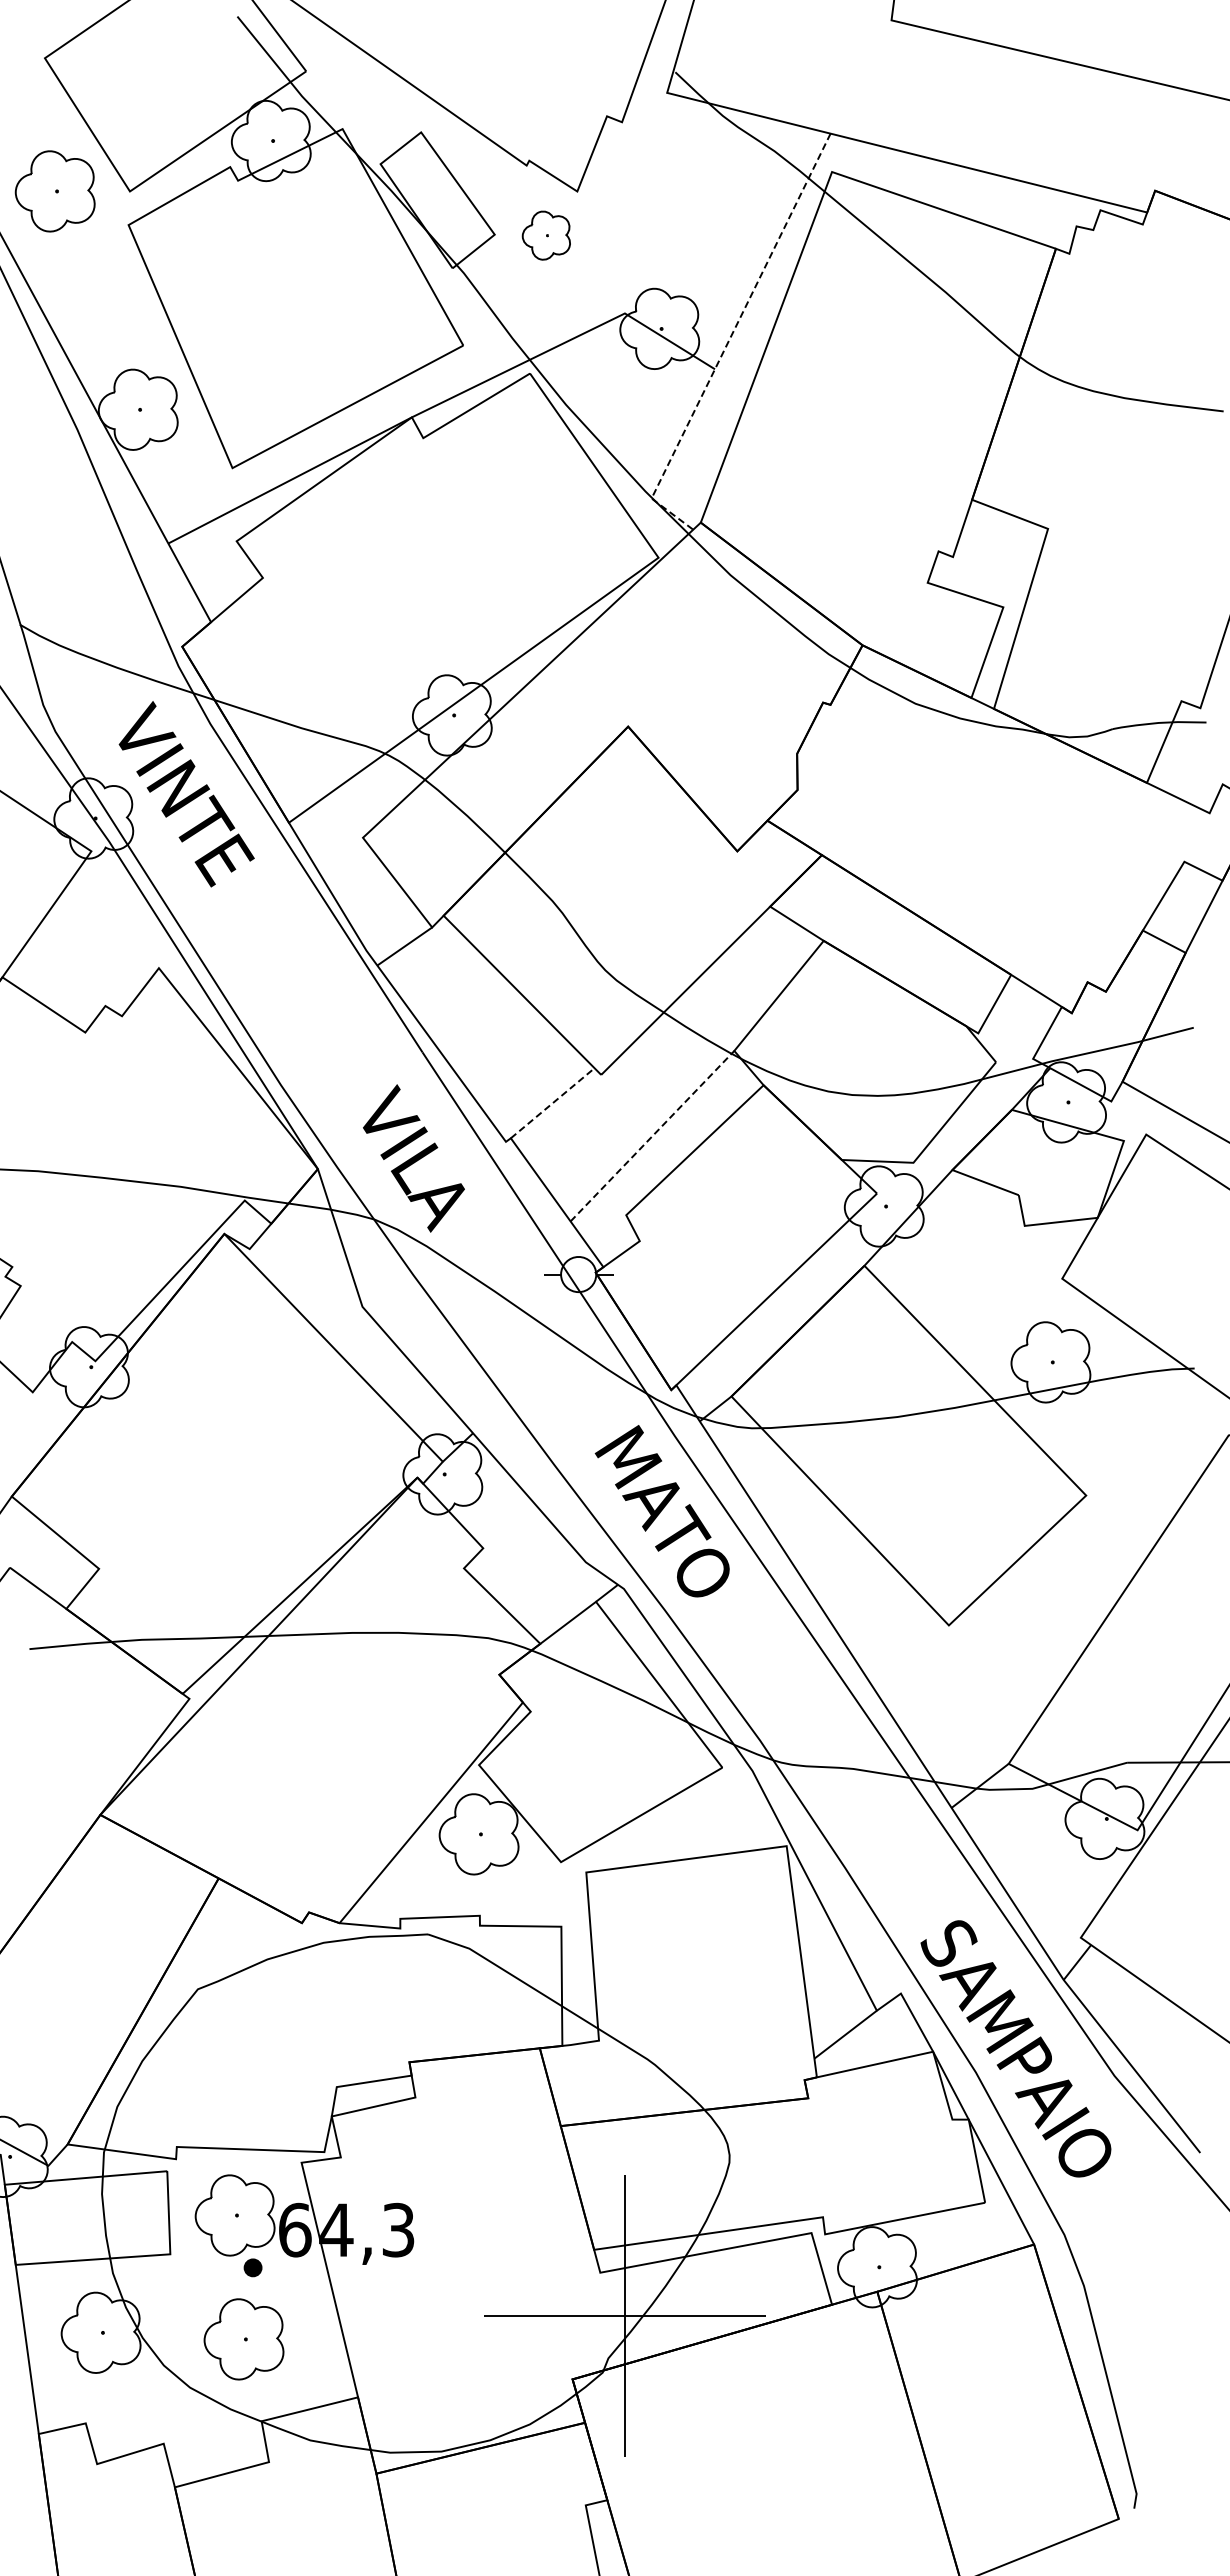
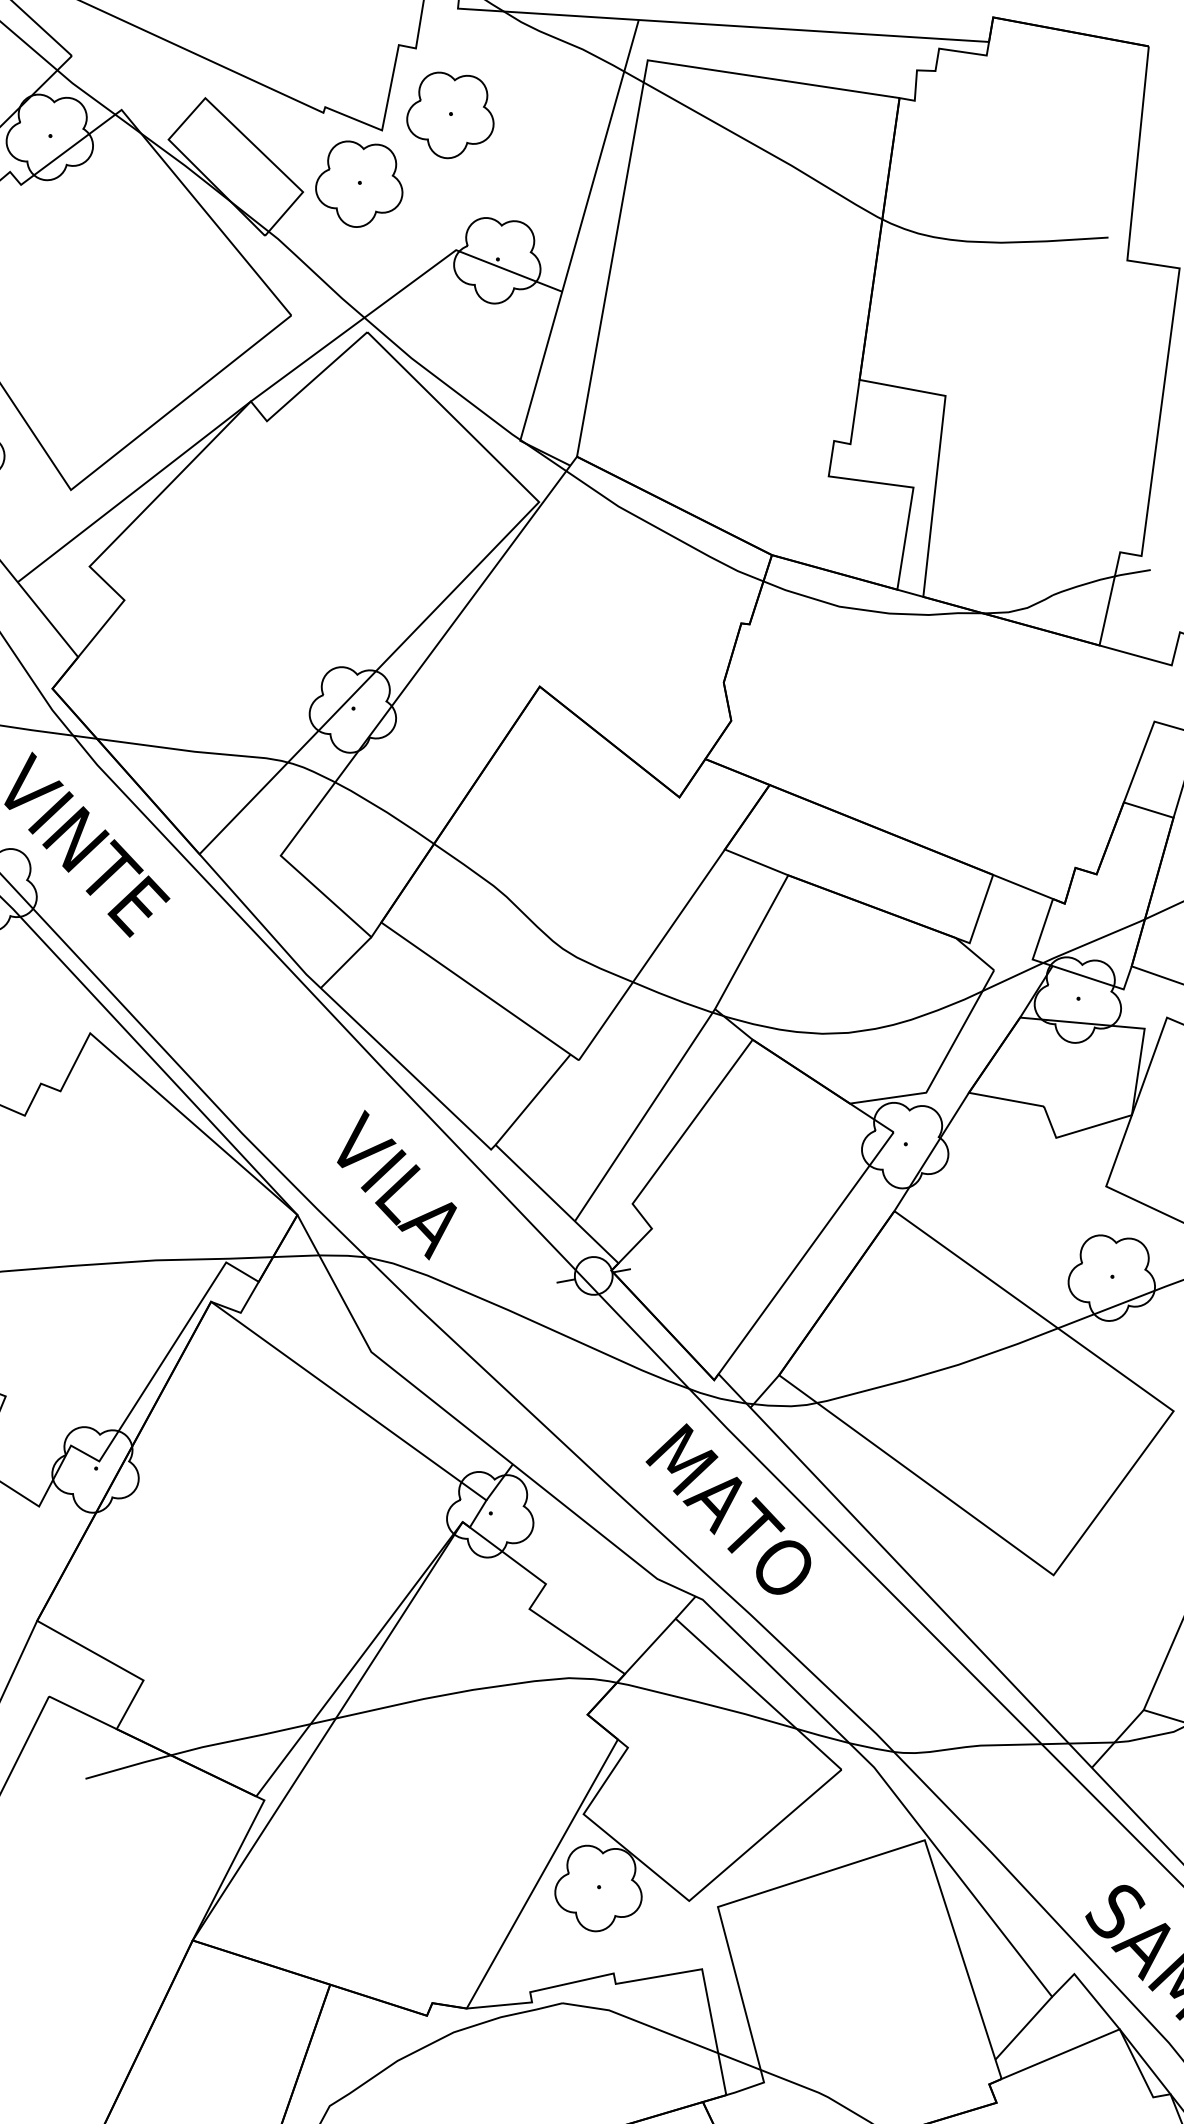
part: (640, 188) -> (448, 114), added
part: (546, 235) -> (357, 182), size x1.67
line: (729, 340) -> (571, 258), dashed -> solid
line: (552, 1103) -> (532, 1100), dashed -> solid
line: (652, 1135) -> (644, 1114), dashed -> solid

